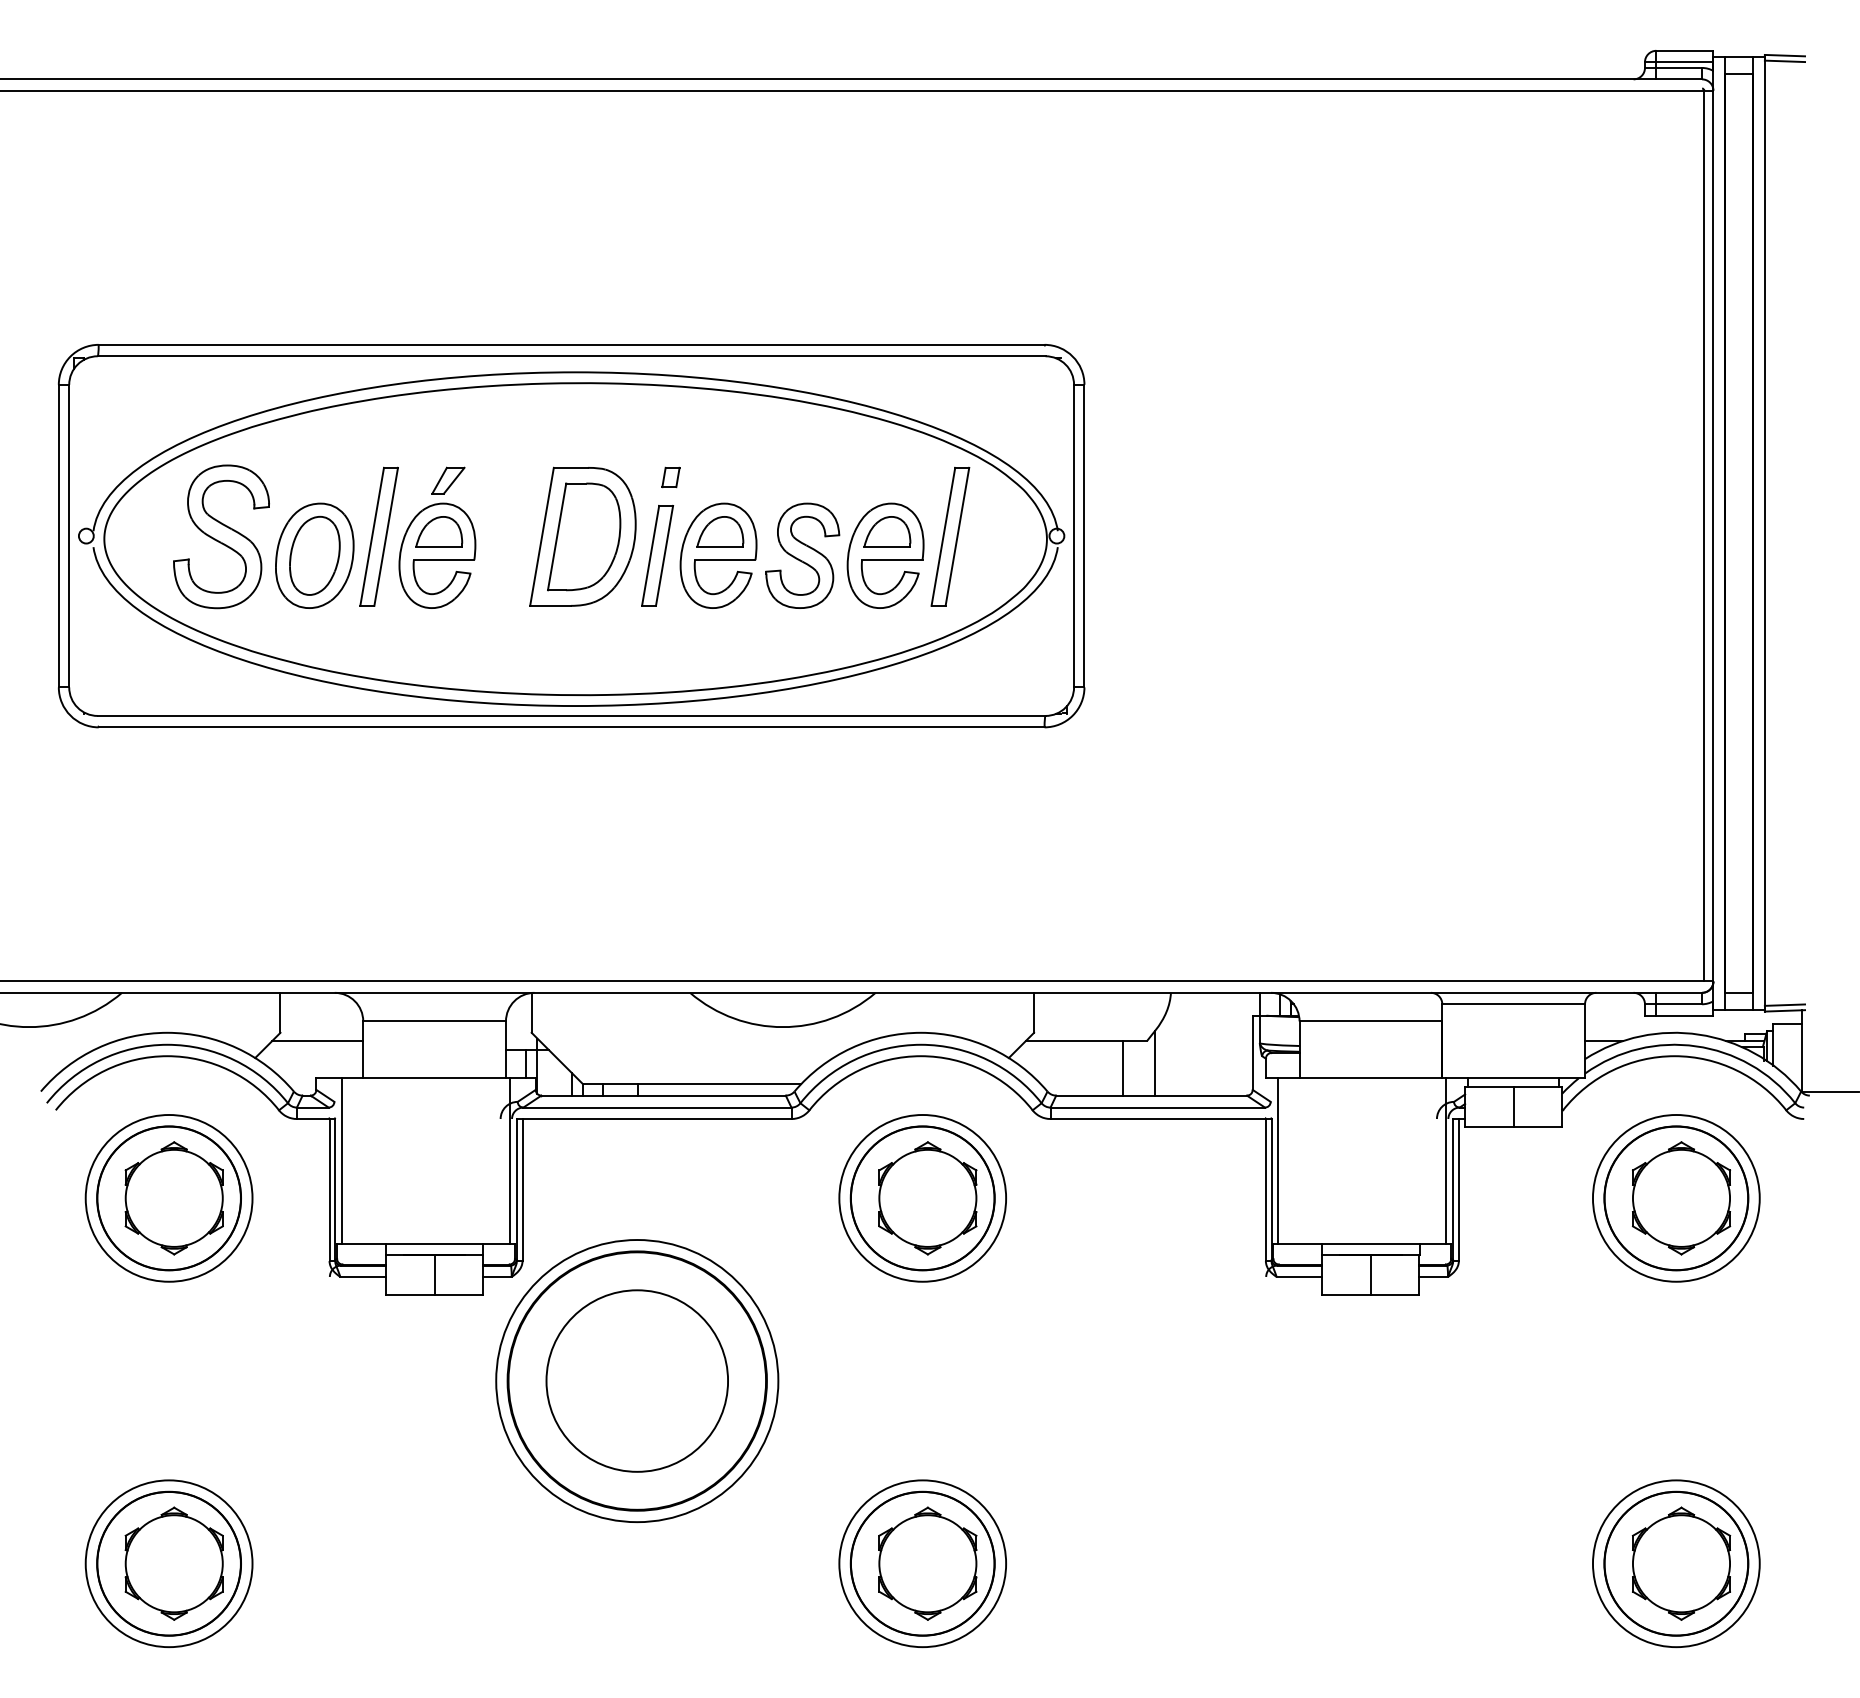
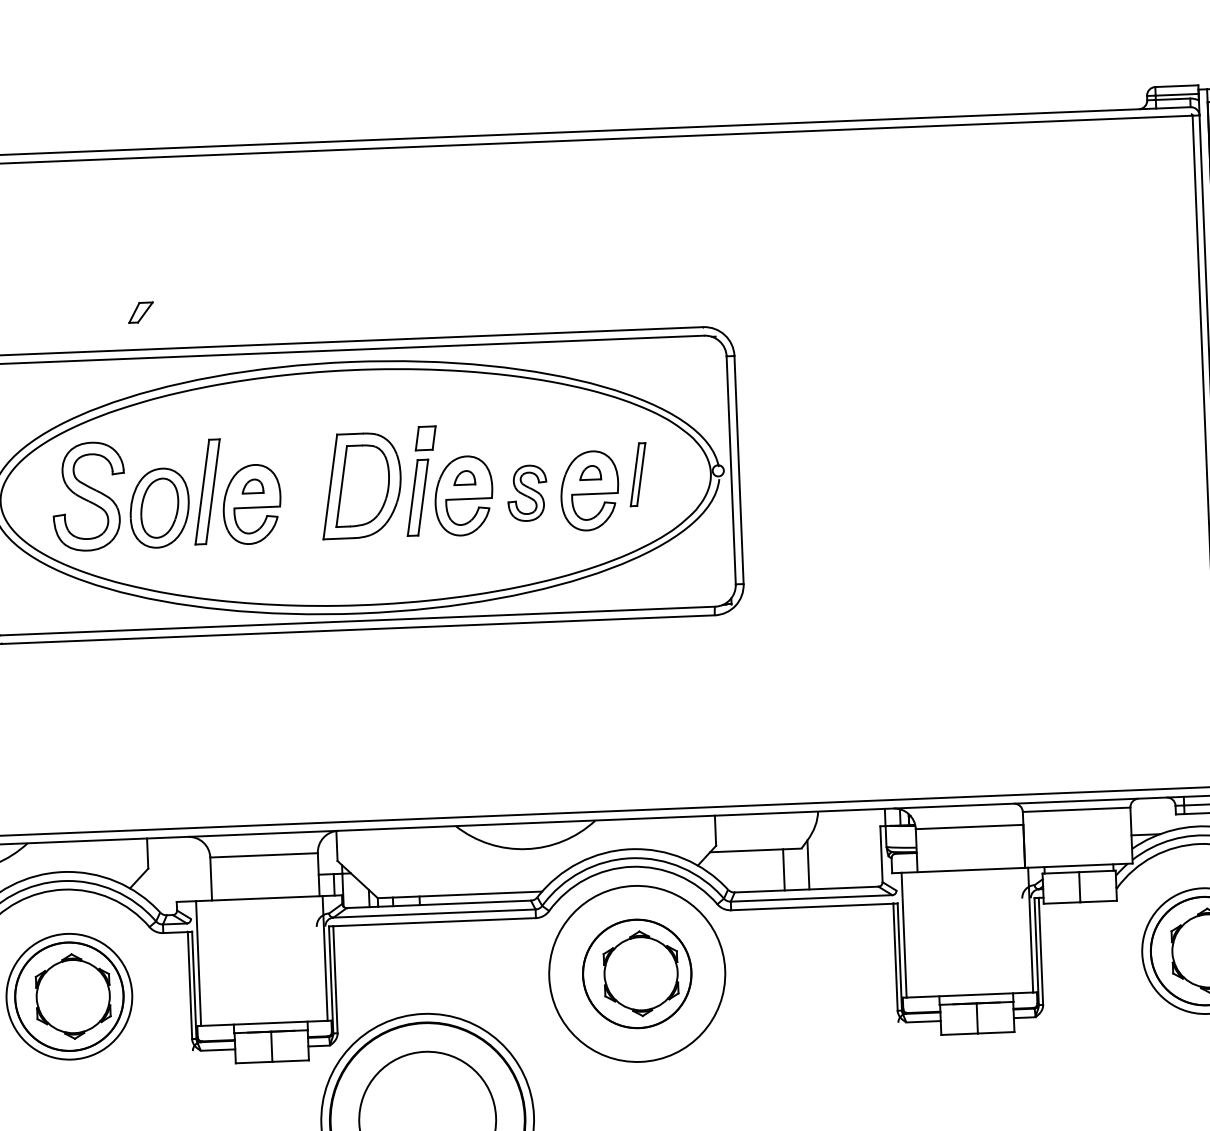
part: (670, 477) -> (425, 438), size x1.6
part: (448, 480) -> (141, 312), moved
part: (439, 531) -> (252, 486), size x0.6
part: (720, 531) -> (464, 477), size x0.6
part: (887, 531) -> (590, 472), size x0.6
part: (950, 536) -> (638, 474), size x0.6
part: (802, 555) -> (527, 493), size x0.7
line: (317, 1041) -> (176, 874), removed
circle: (922, 1197) -> (637, 973), size x1.4

